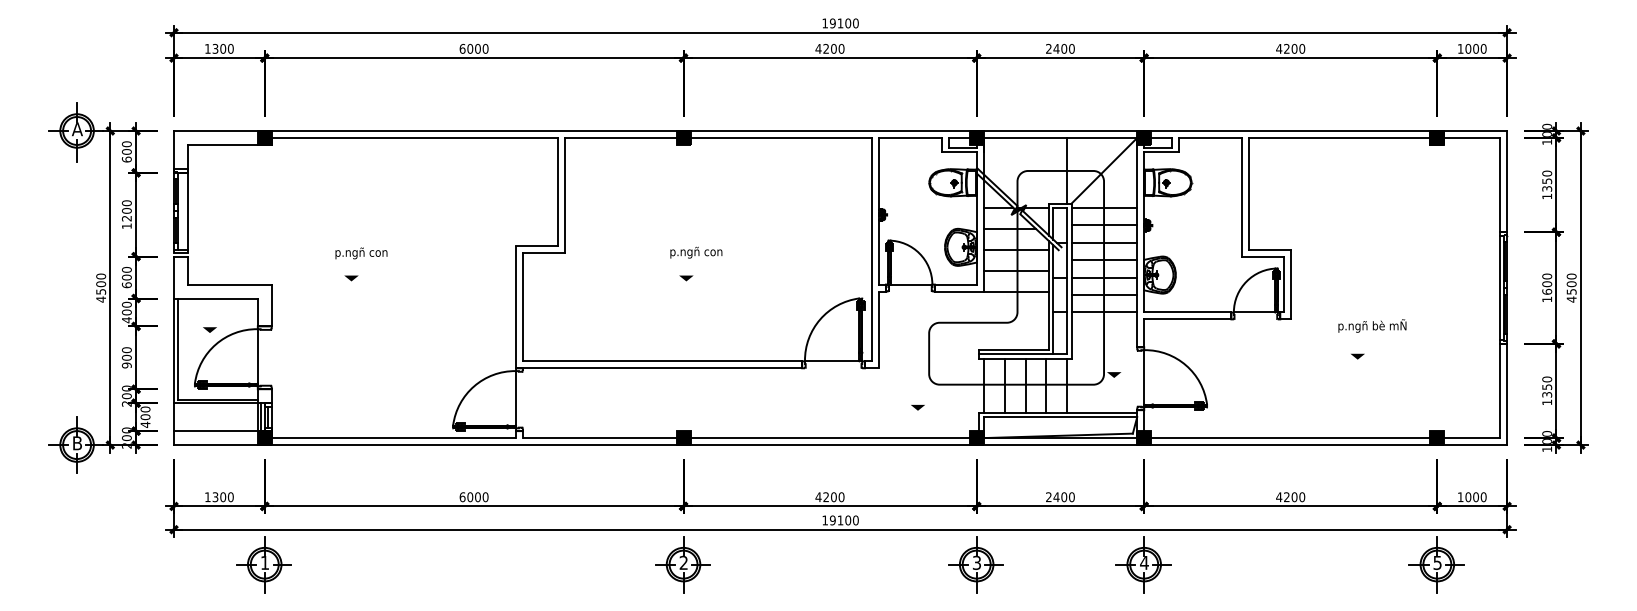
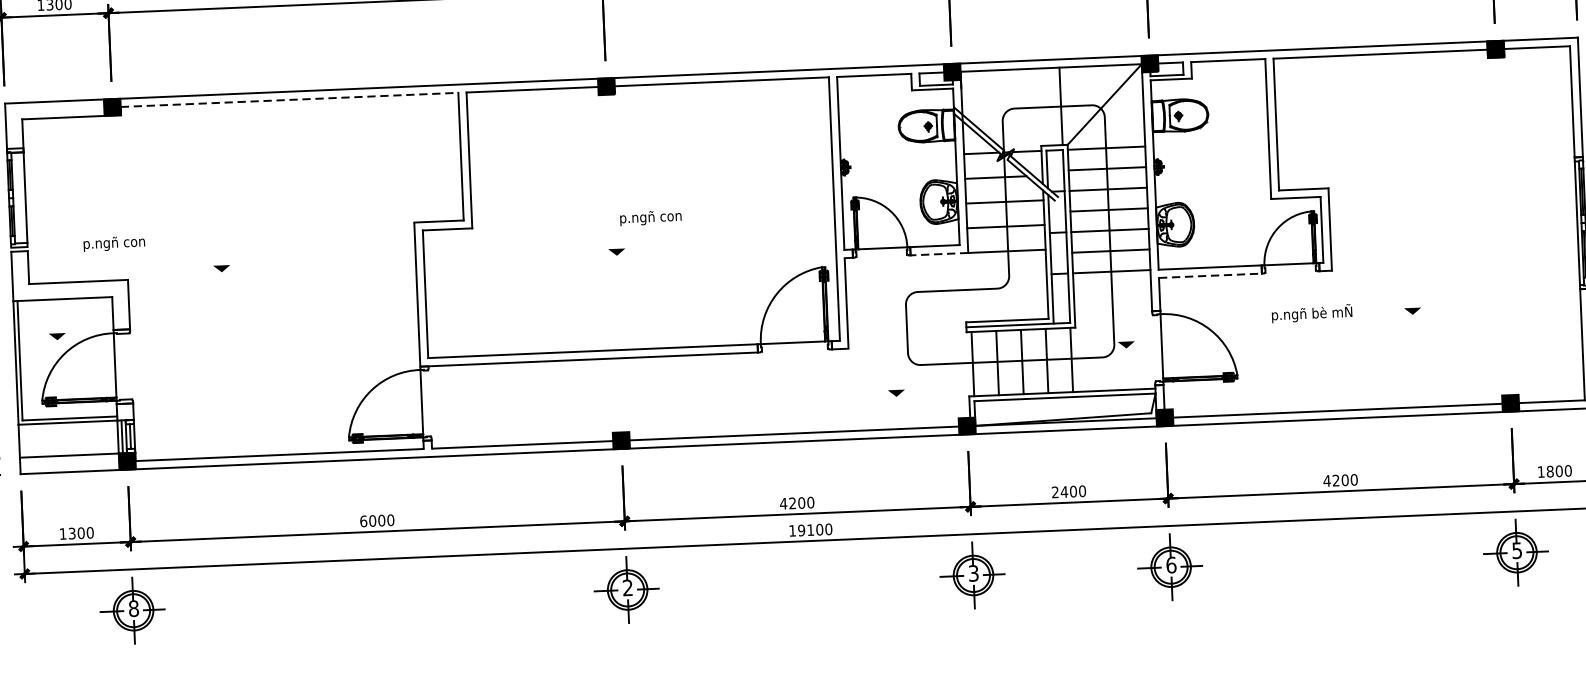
line: (415, 137) -> (290, 99), solid -> dashed
text: (696, 252) -> (651, 217), moved
text: (361, 253) -> (114, 243), moved
line: (958, 291) -> (938, 254), solid -> dashed
line: (1187, 319) -> (1210, 275), solid -> dashed
text: (1372, 325) -> (1312, 312), moved
text: (1468, 496) -> (1550, 470), 1000 -> 1800
text: (264, 562) -> (133, 608), 1 -> 8
text: (1144, 562) -> (1171, 564), 4 -> 6

